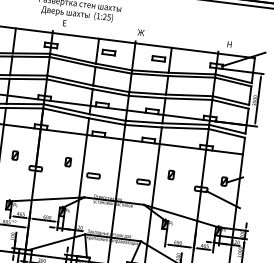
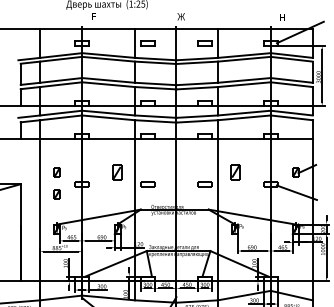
part: (68, 162) -> (117, 172), size x1.6
part: (12, 174) -> (56, 194), added
part: (170, 175) -> (234, 172), size x1.6

